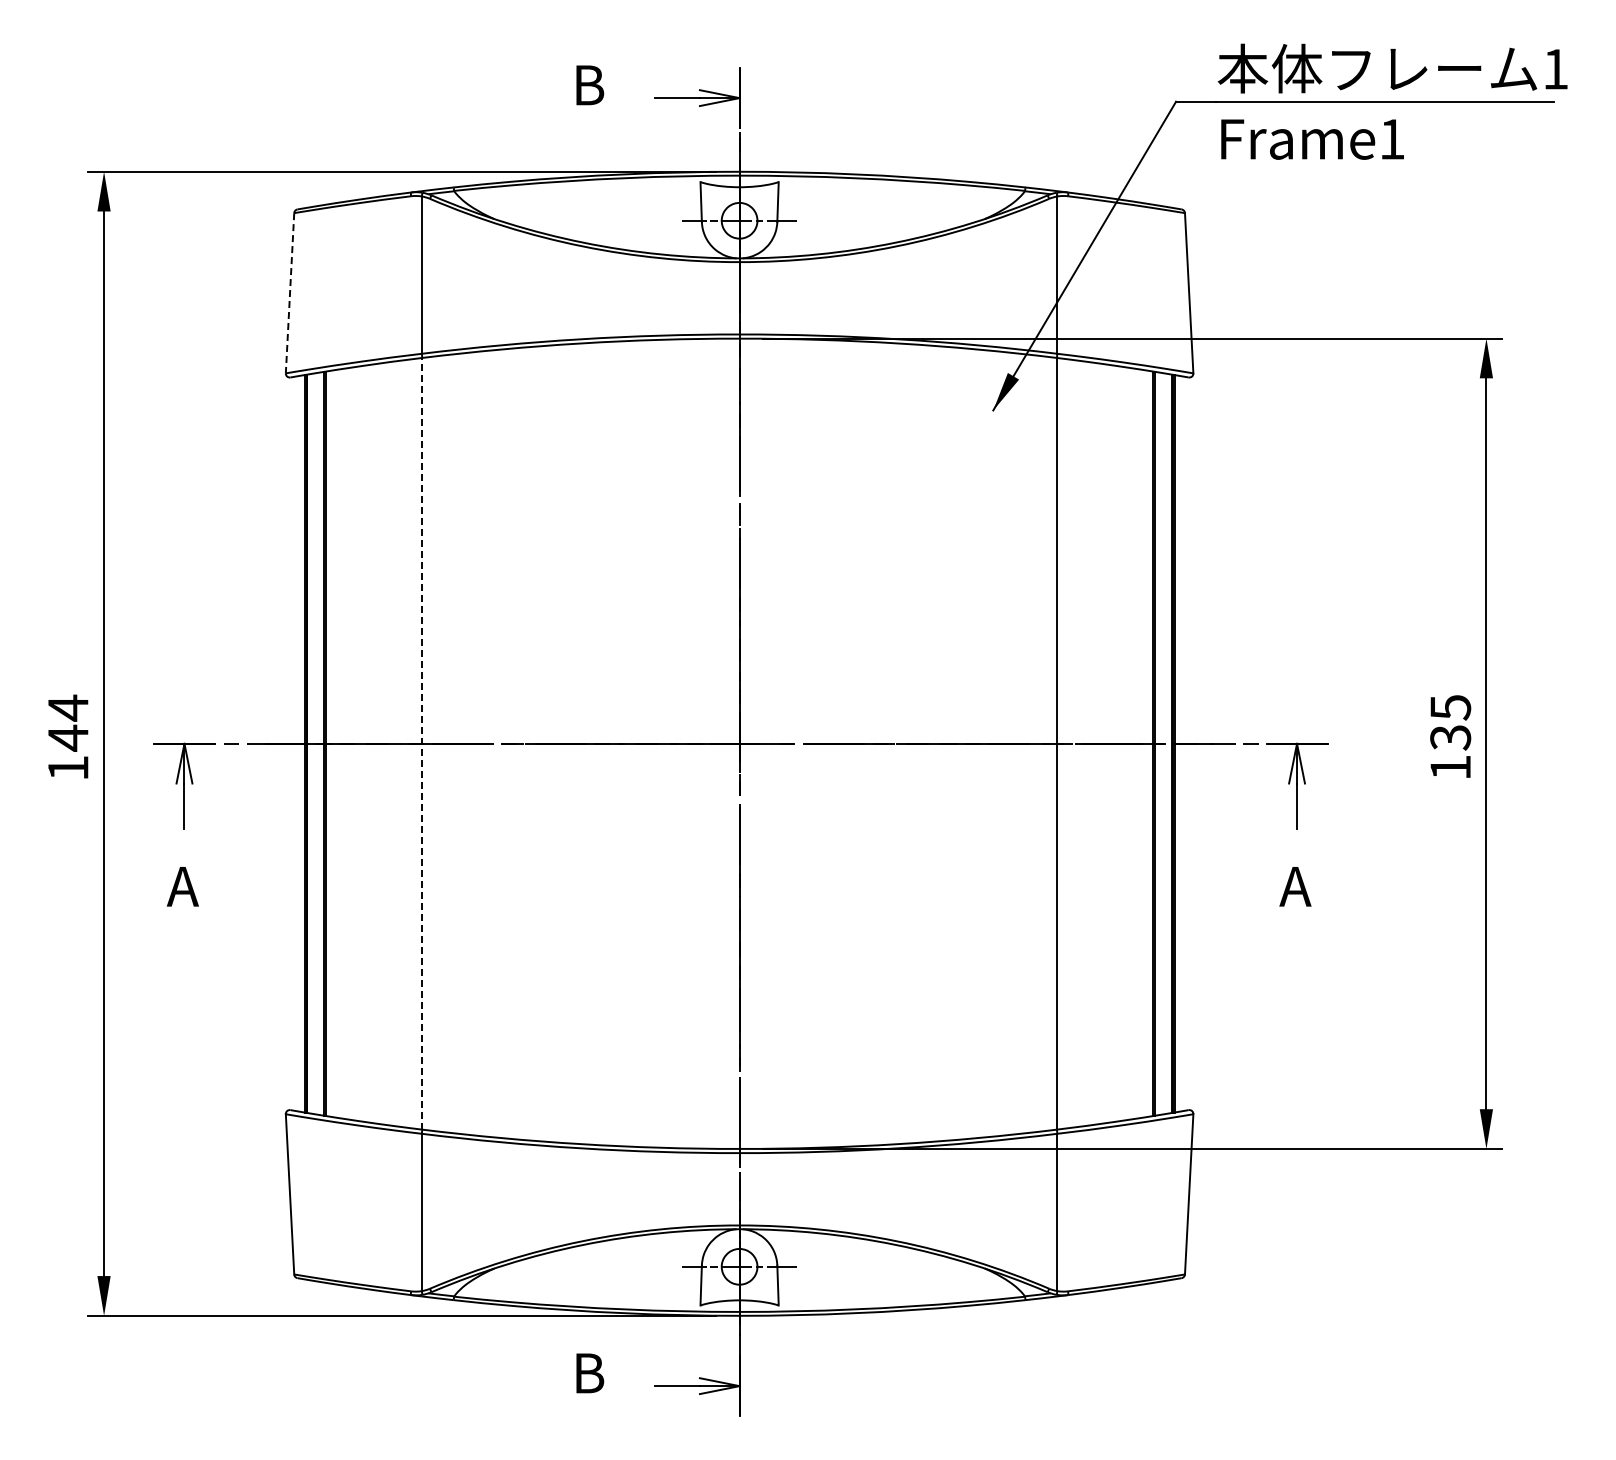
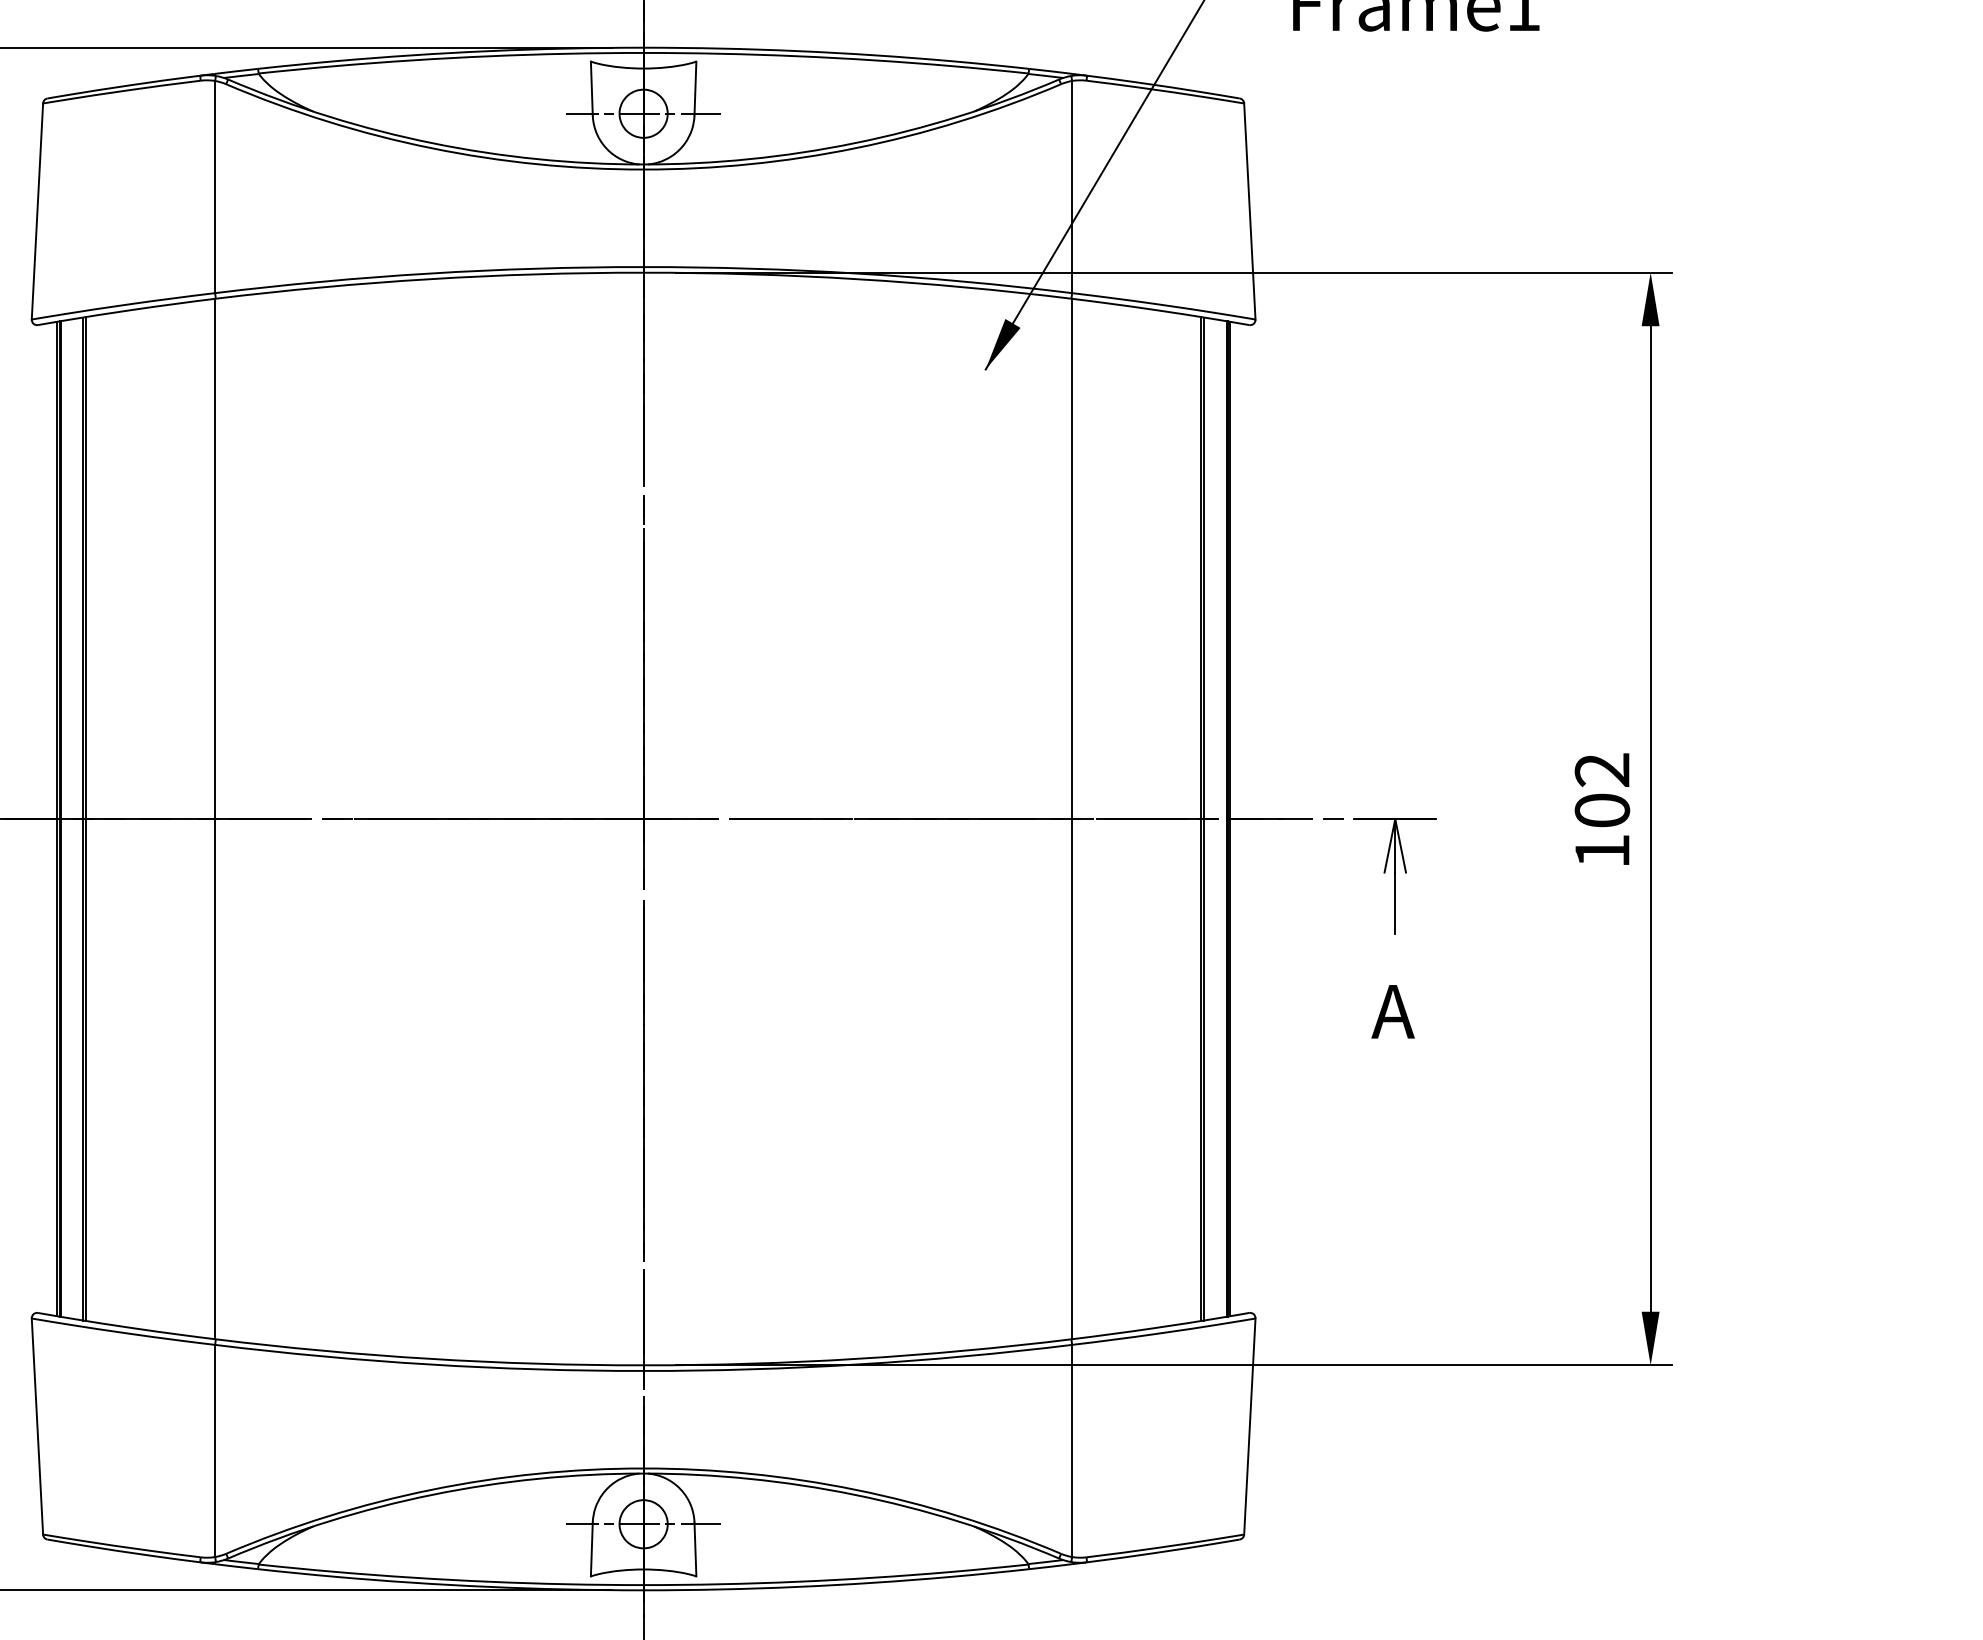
line: (290, 293) -> (38, 211), dashed -> solid
text: (1450, 722) -> (1602, 790), 135 -> 102
line: (421, 743) -> (214, 818), dashed -> solid

